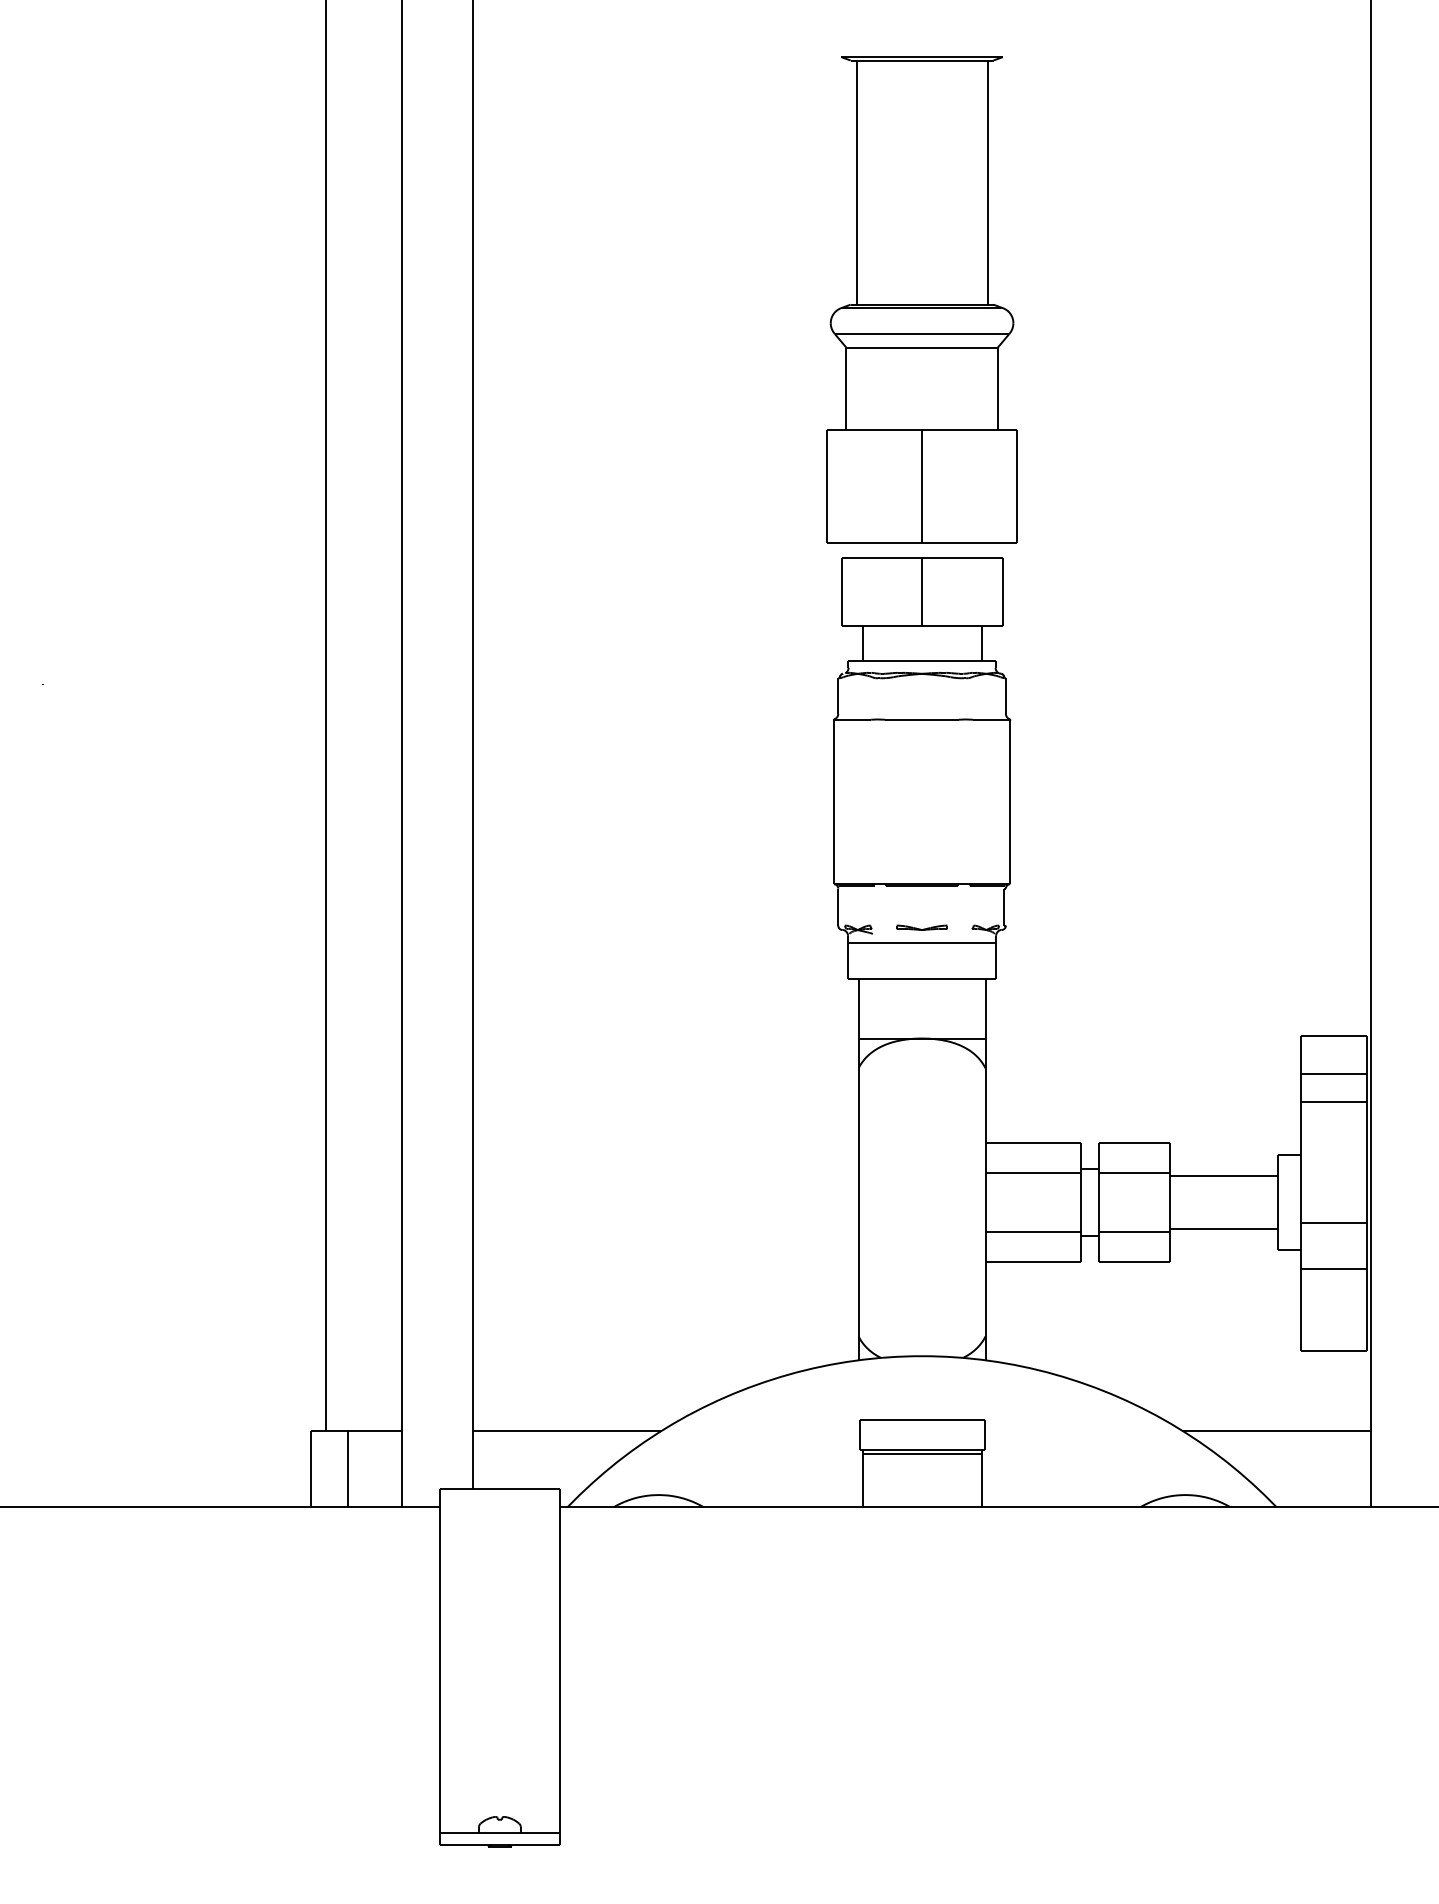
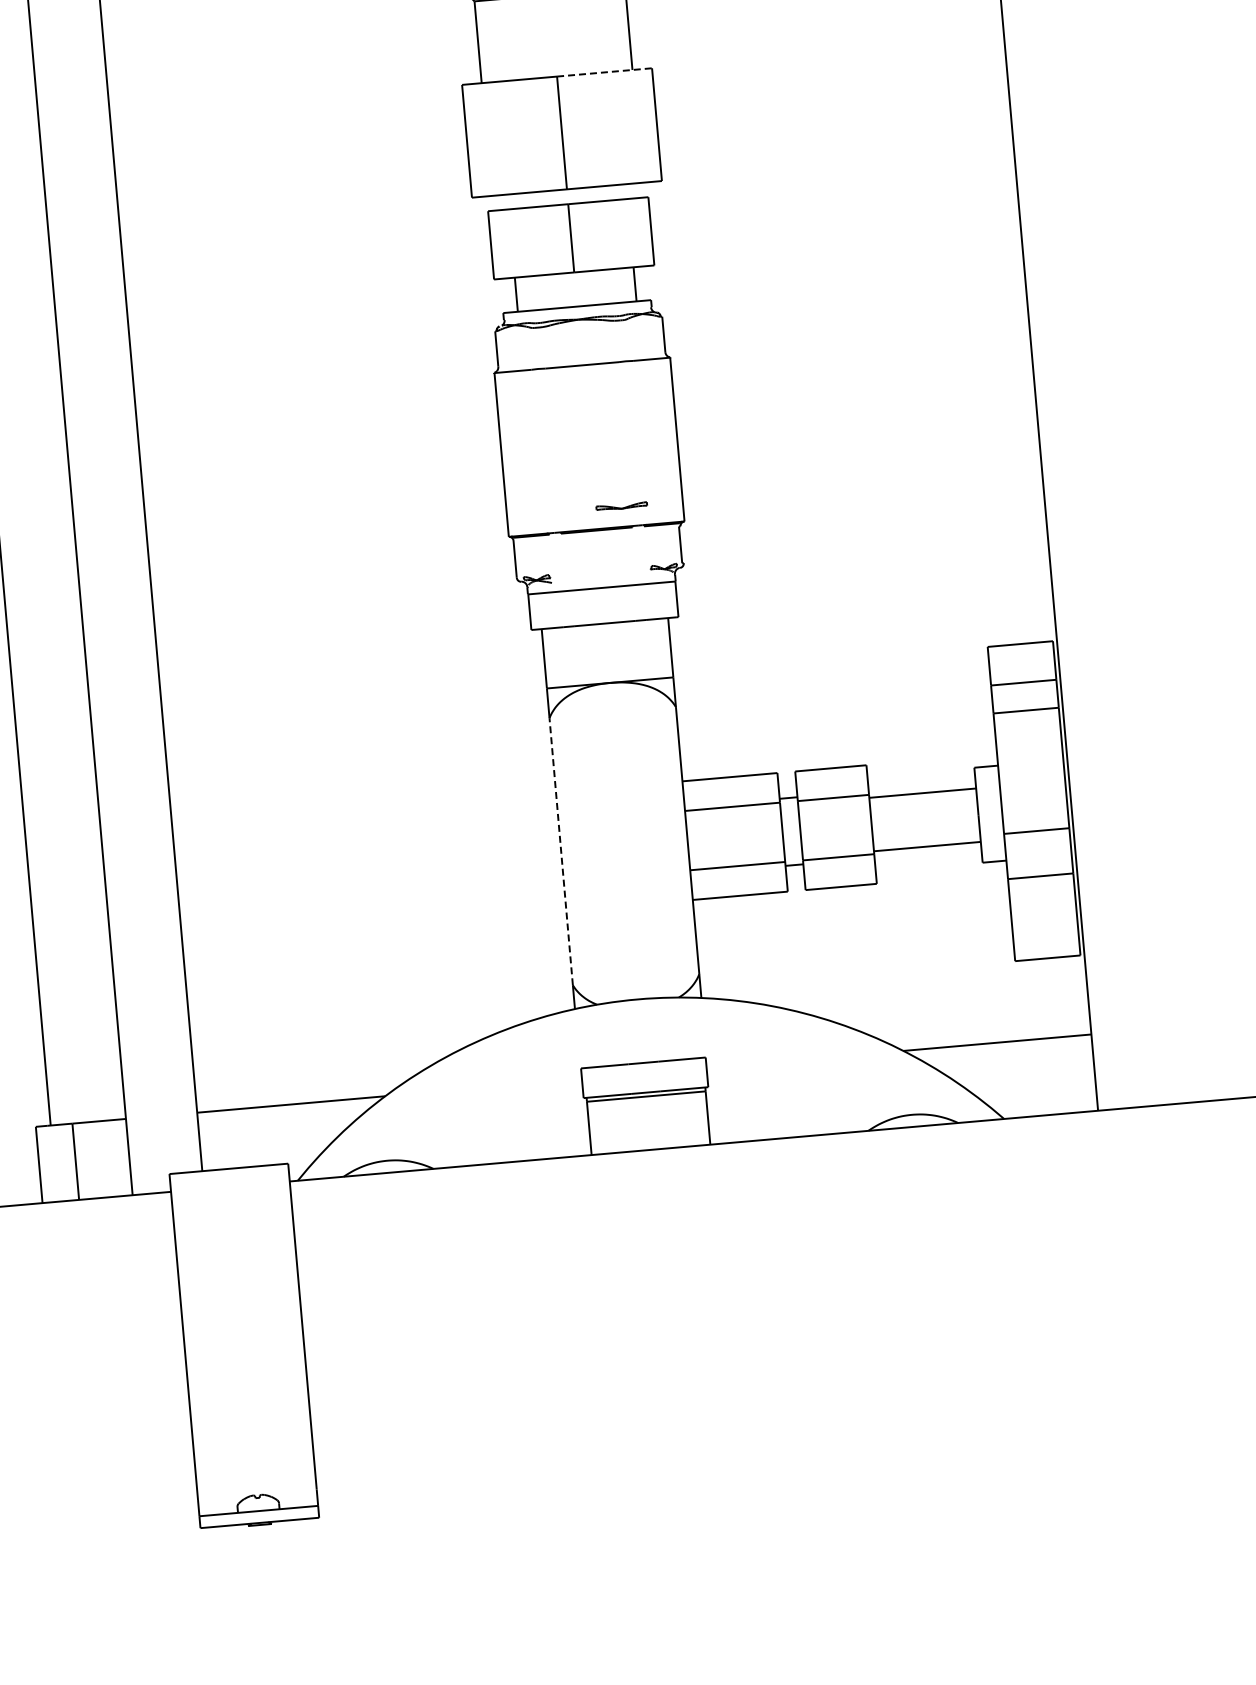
line: (969, 429) -> (604, 72), solid -> dashed
part: (921, 927) -> (621, 506), moved
line: (858, 1201) -> (561, 850), solid -> dashed

